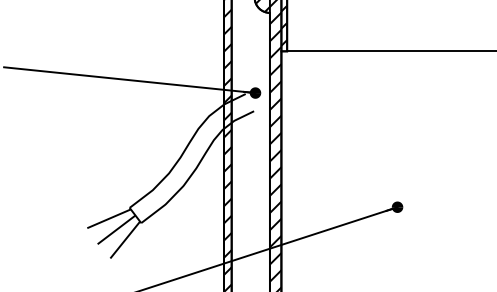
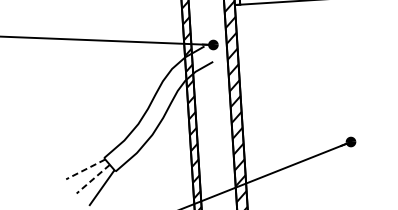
line: (109, 218) -> (86, 169), solid -> dashed
line: (116, 229) -> (93, 178), solid -> dashed

